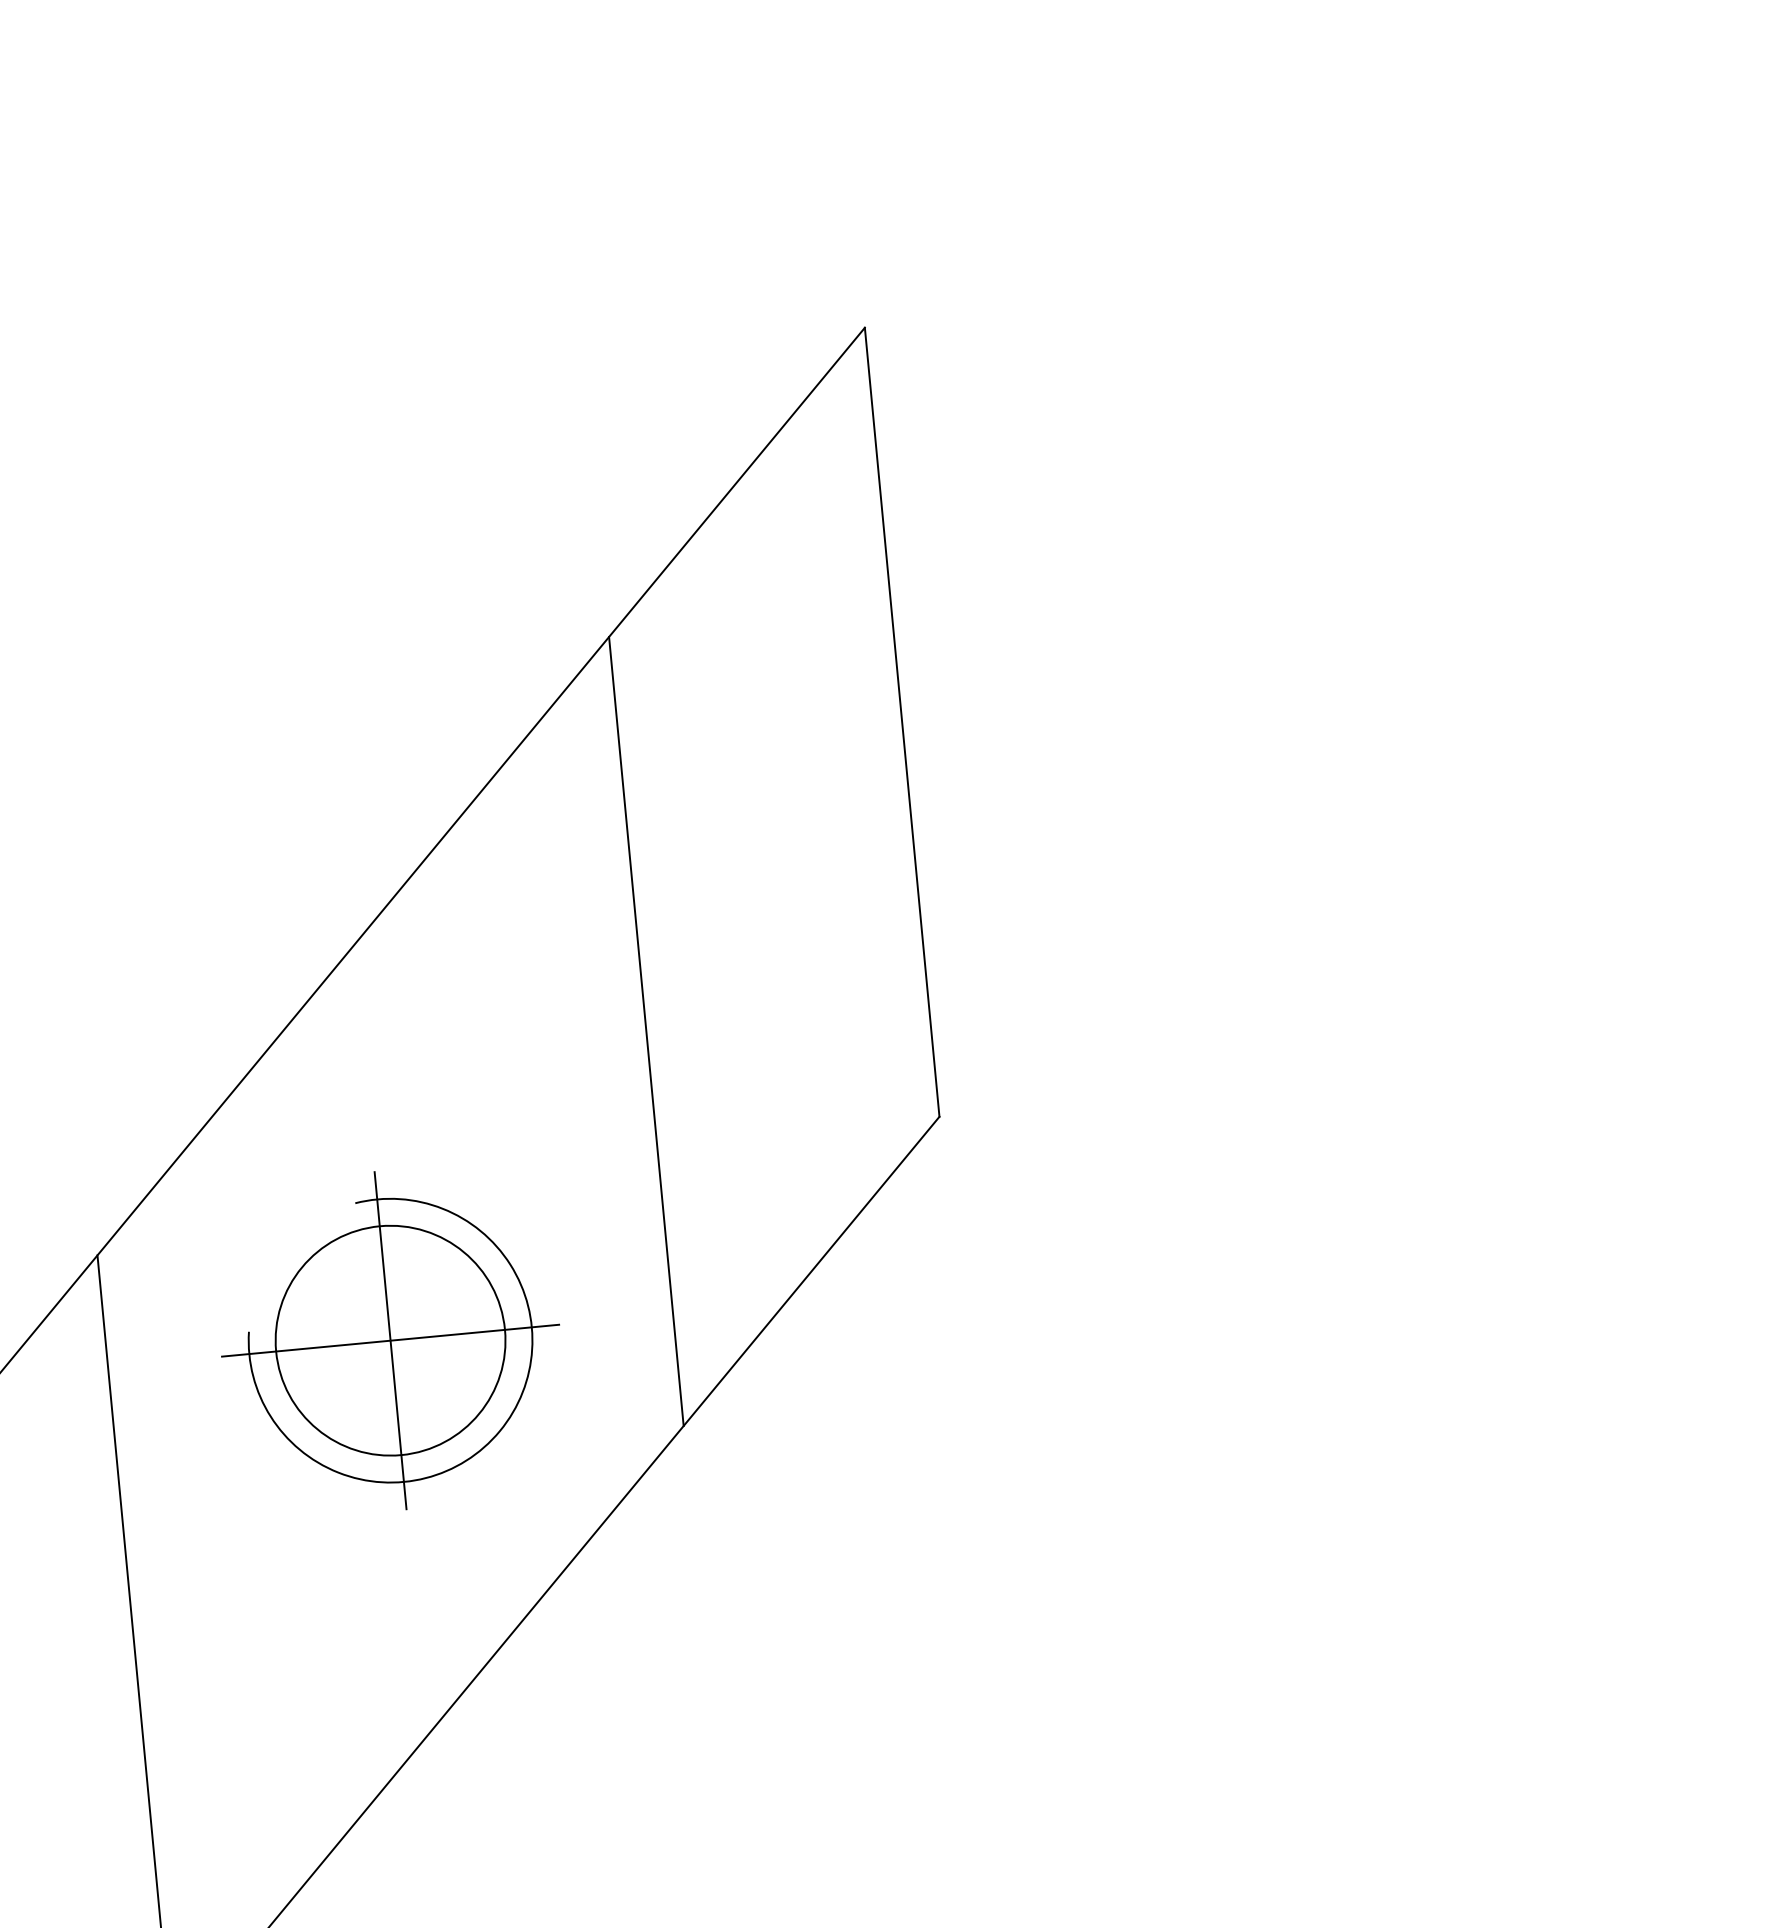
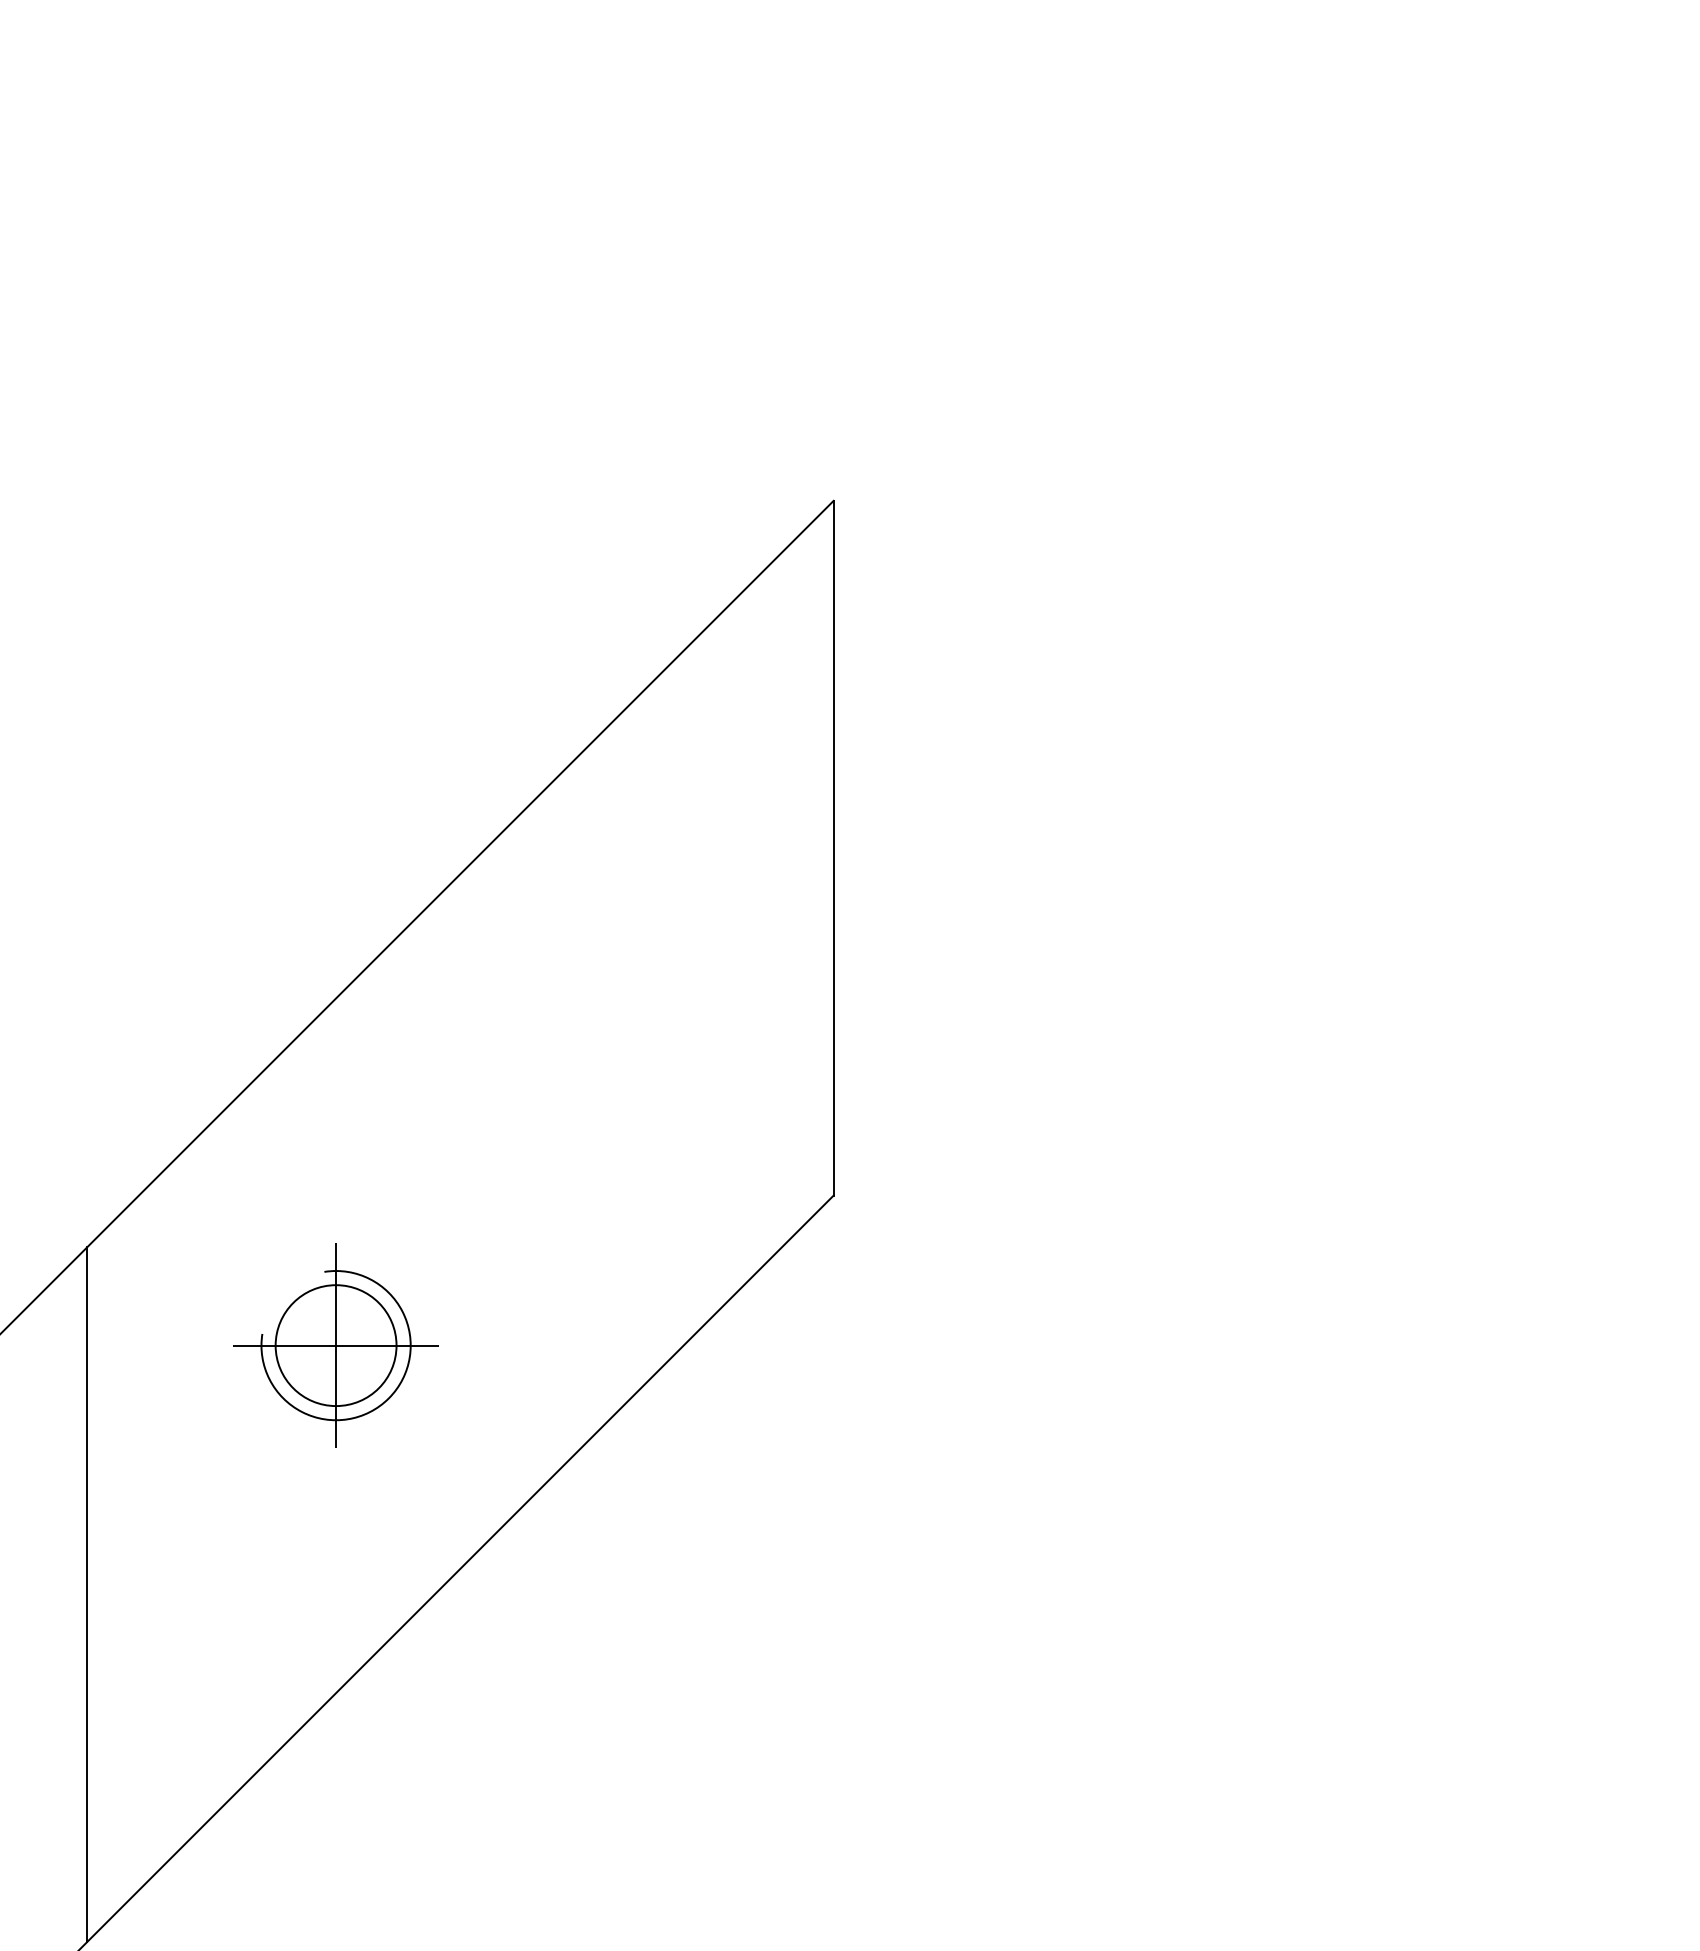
line: (645, 1030) -> (584, 1096), removed
part: (389, 1340) -> (335, 1345), size x0.6

